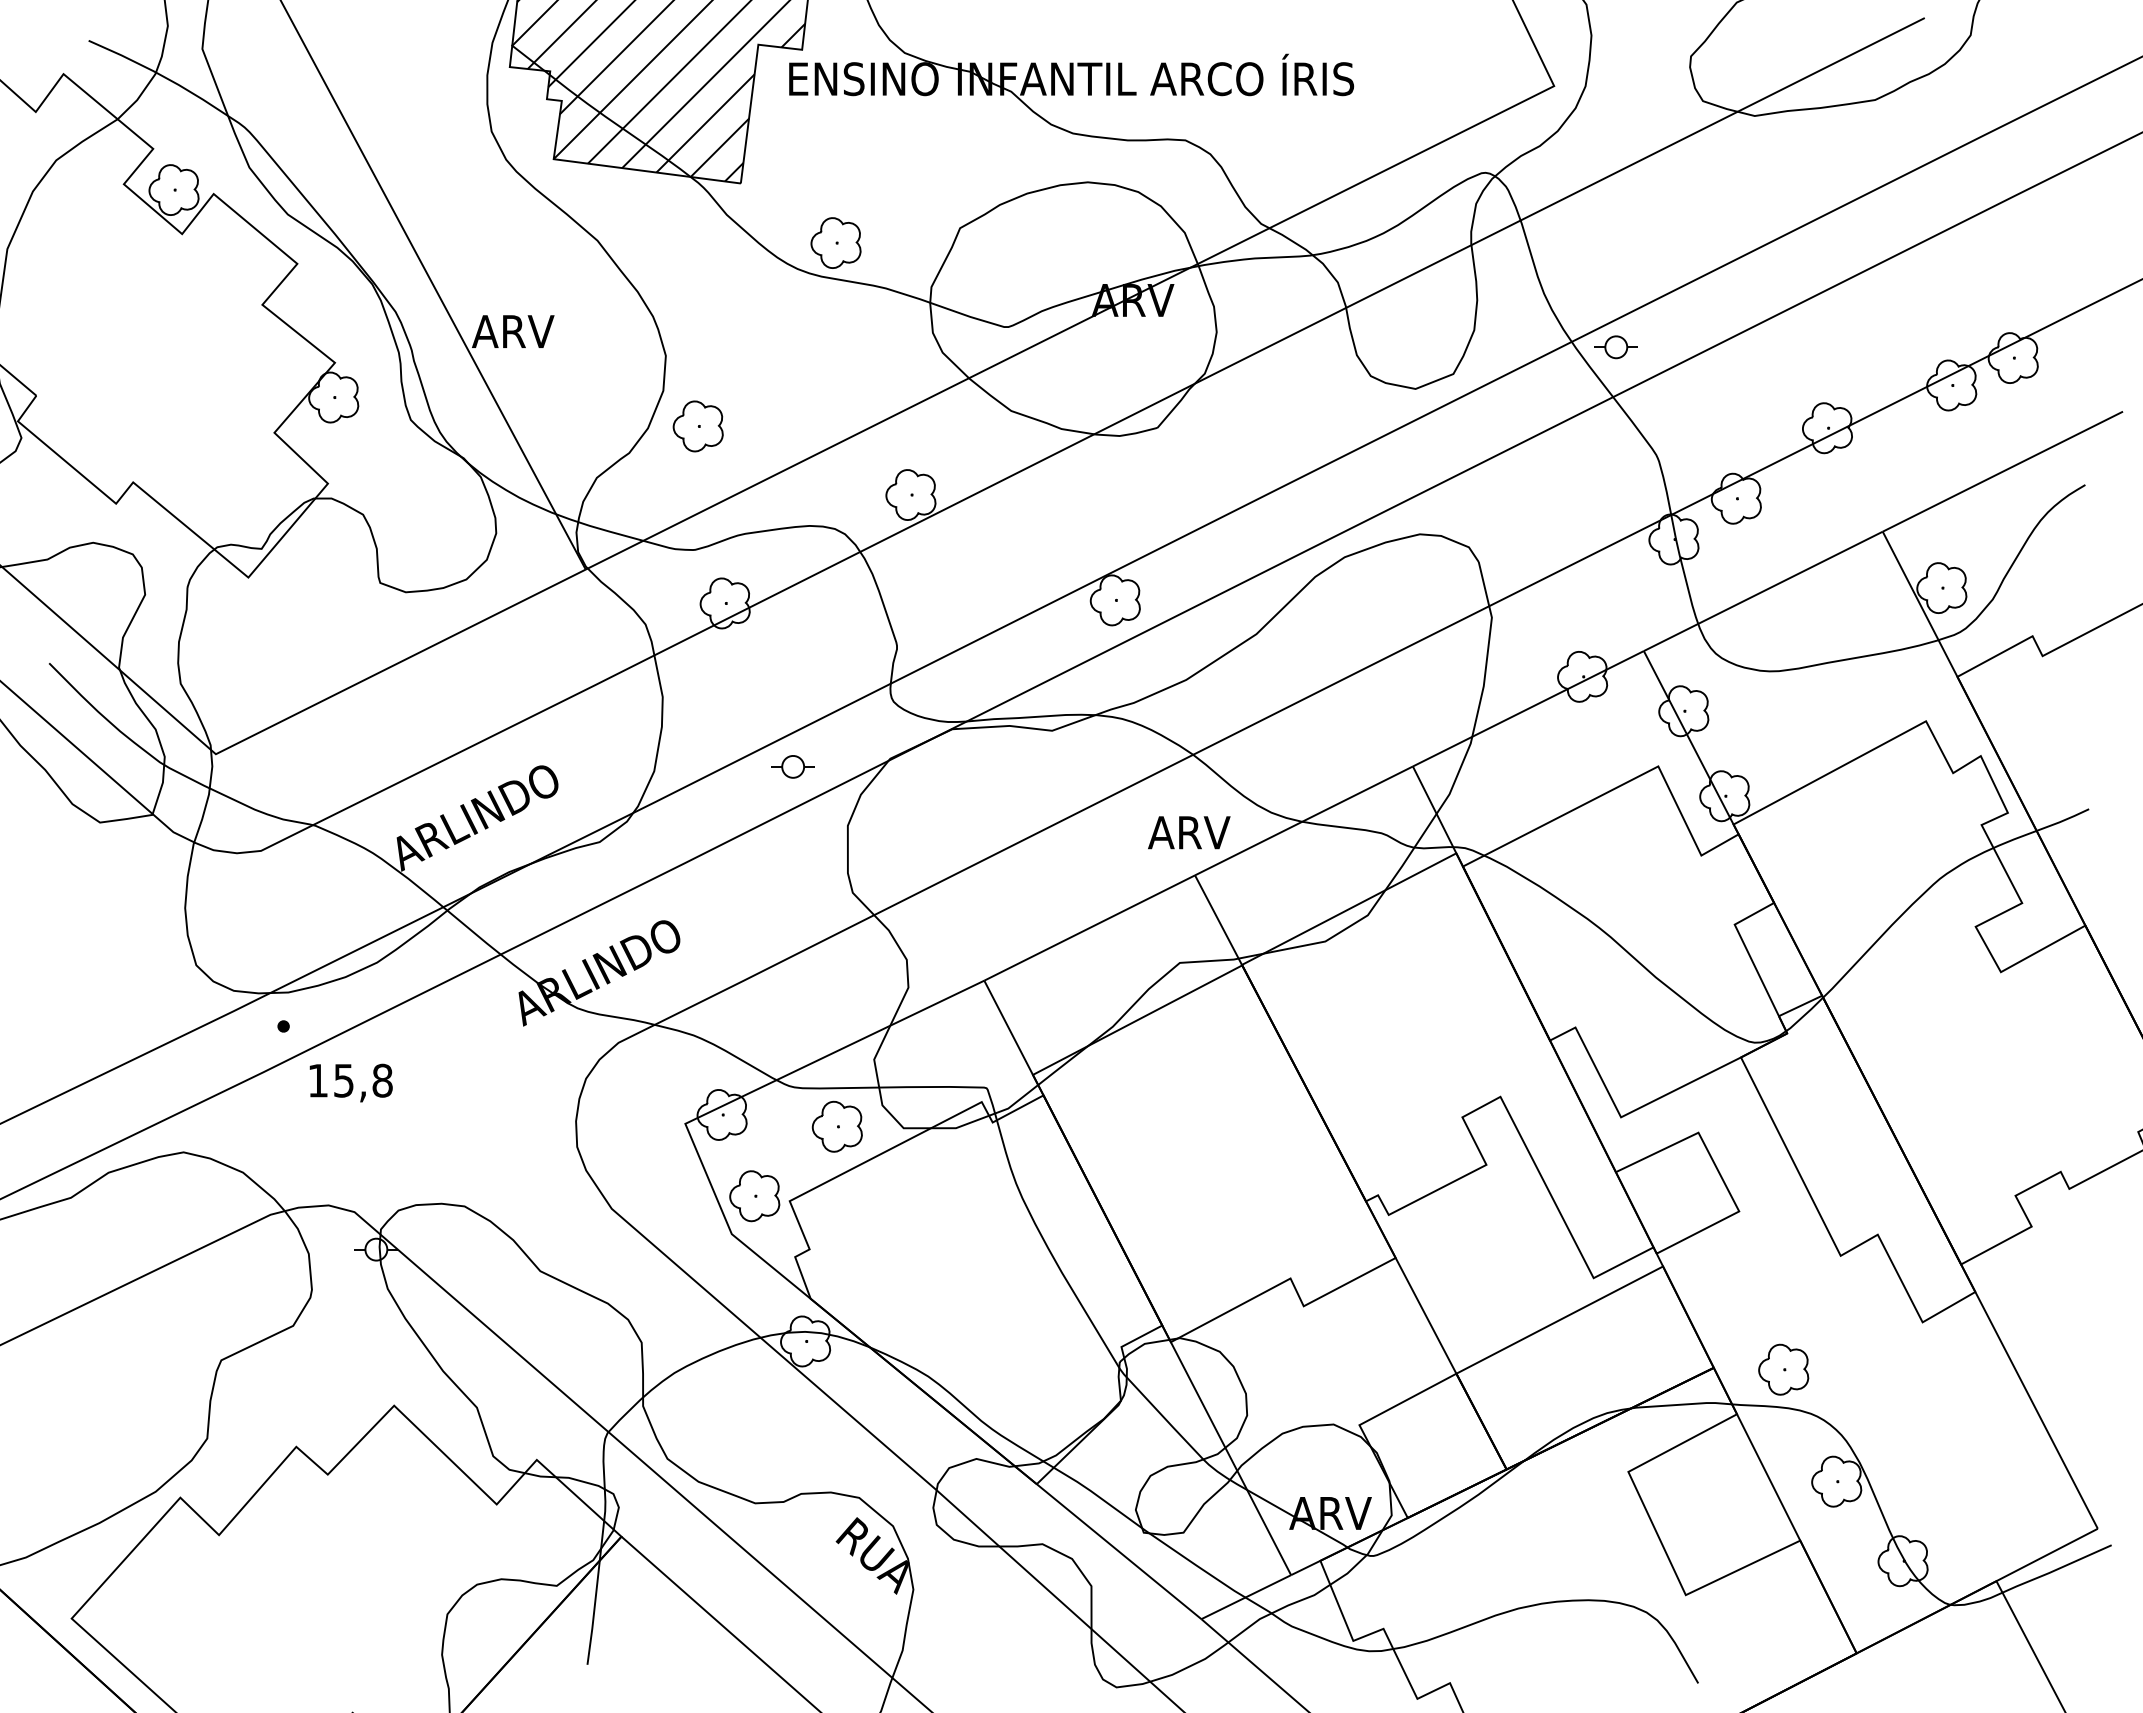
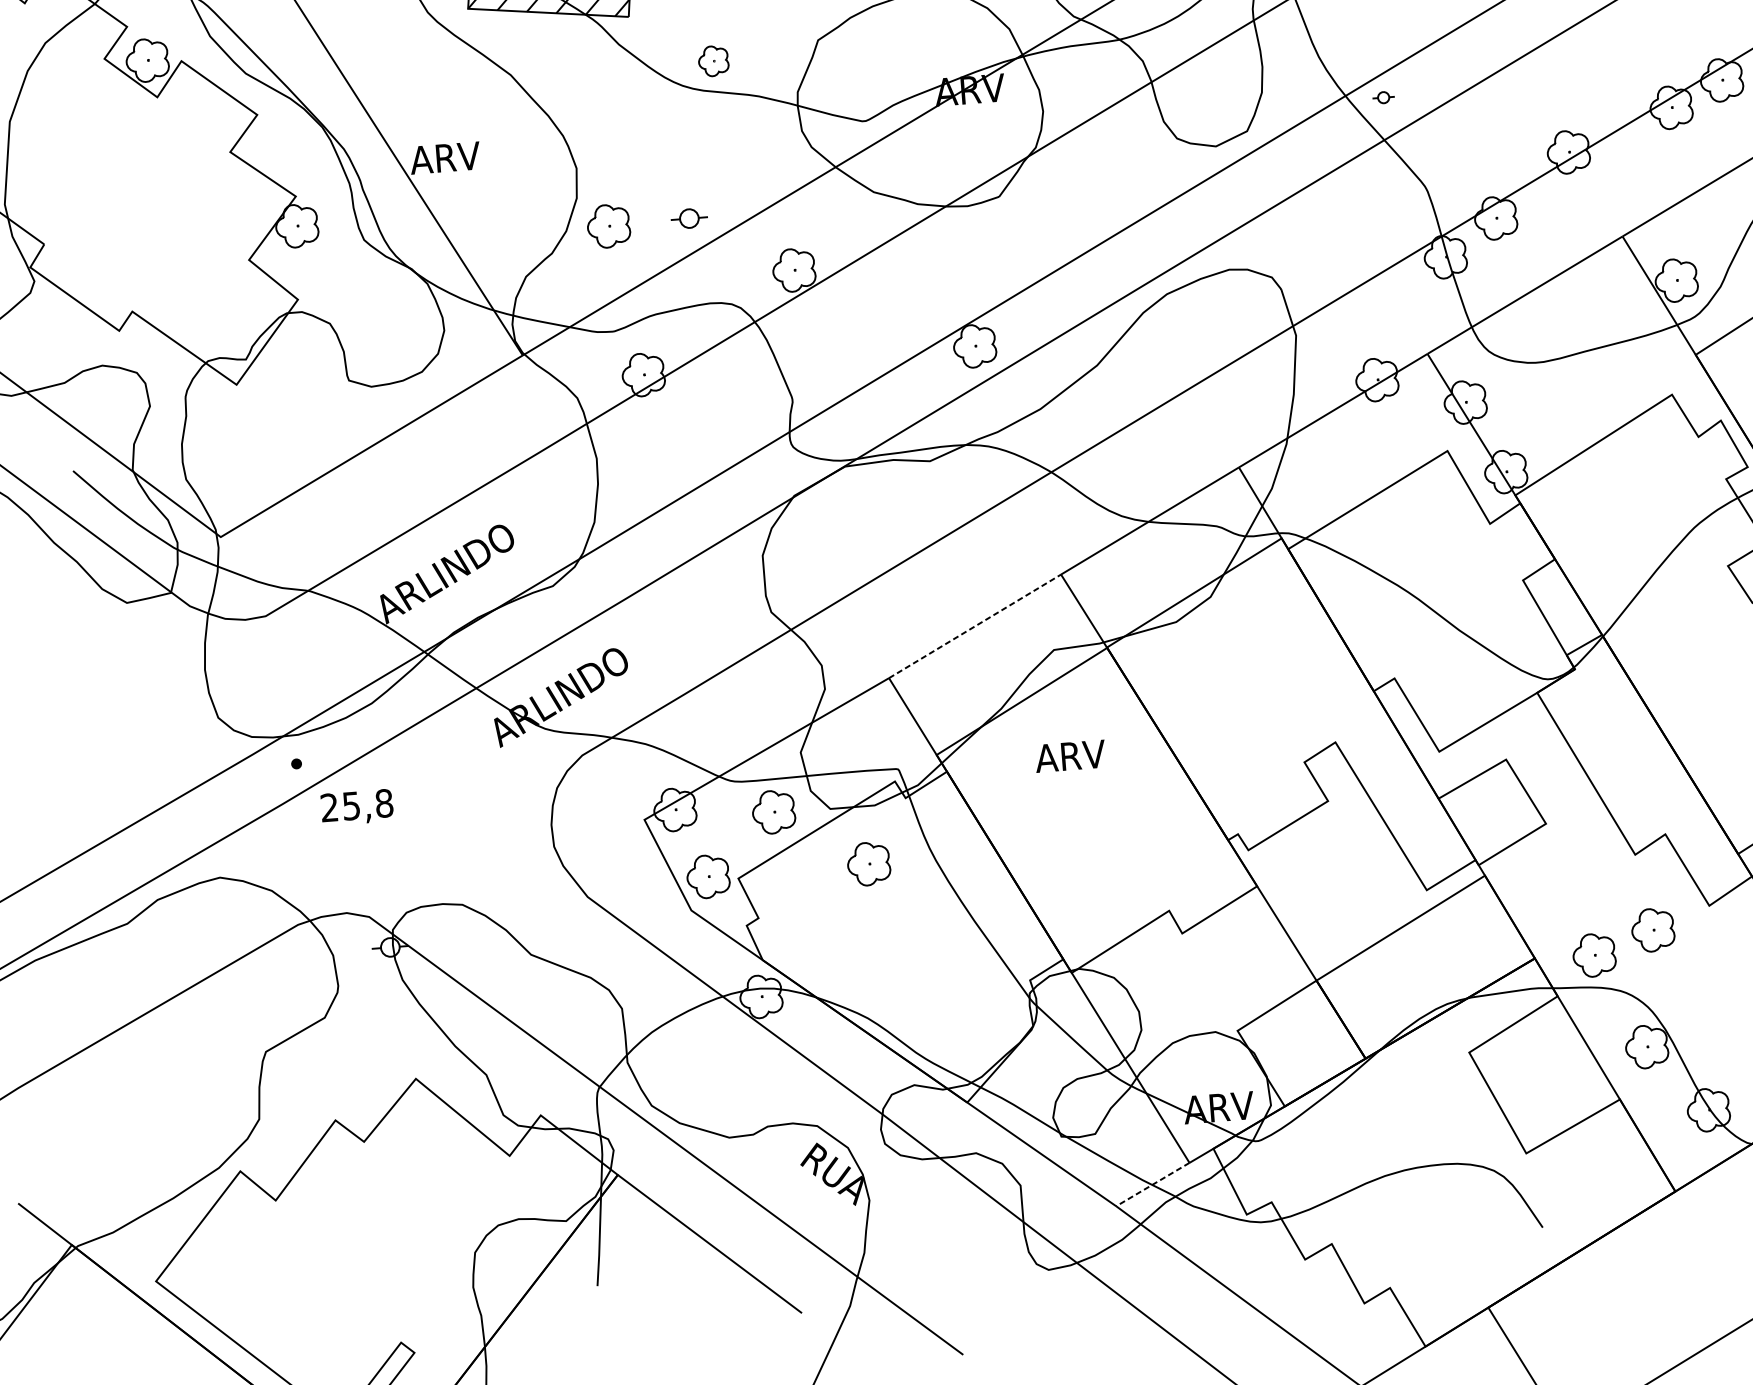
part: (835, 242) -> (713, 60), size x0.7
part: (1615, 347) -> (1383, 97), size x0.6
part: (792, 766) -> (688, 218), moved
text: (1189, 832) -> (1070, 756), moved
line: (1089, 928) -> (974, 626), solid -> dashed
text: (317, 1080) -> (328, 807), 15,8 -> 25,8
part: (943, 1196) -> (868, 864), added
part: (1854, 1345) -> (1652, 930), added
line: (1246, 1597) -> (1153, 1184), solid -> dashed

